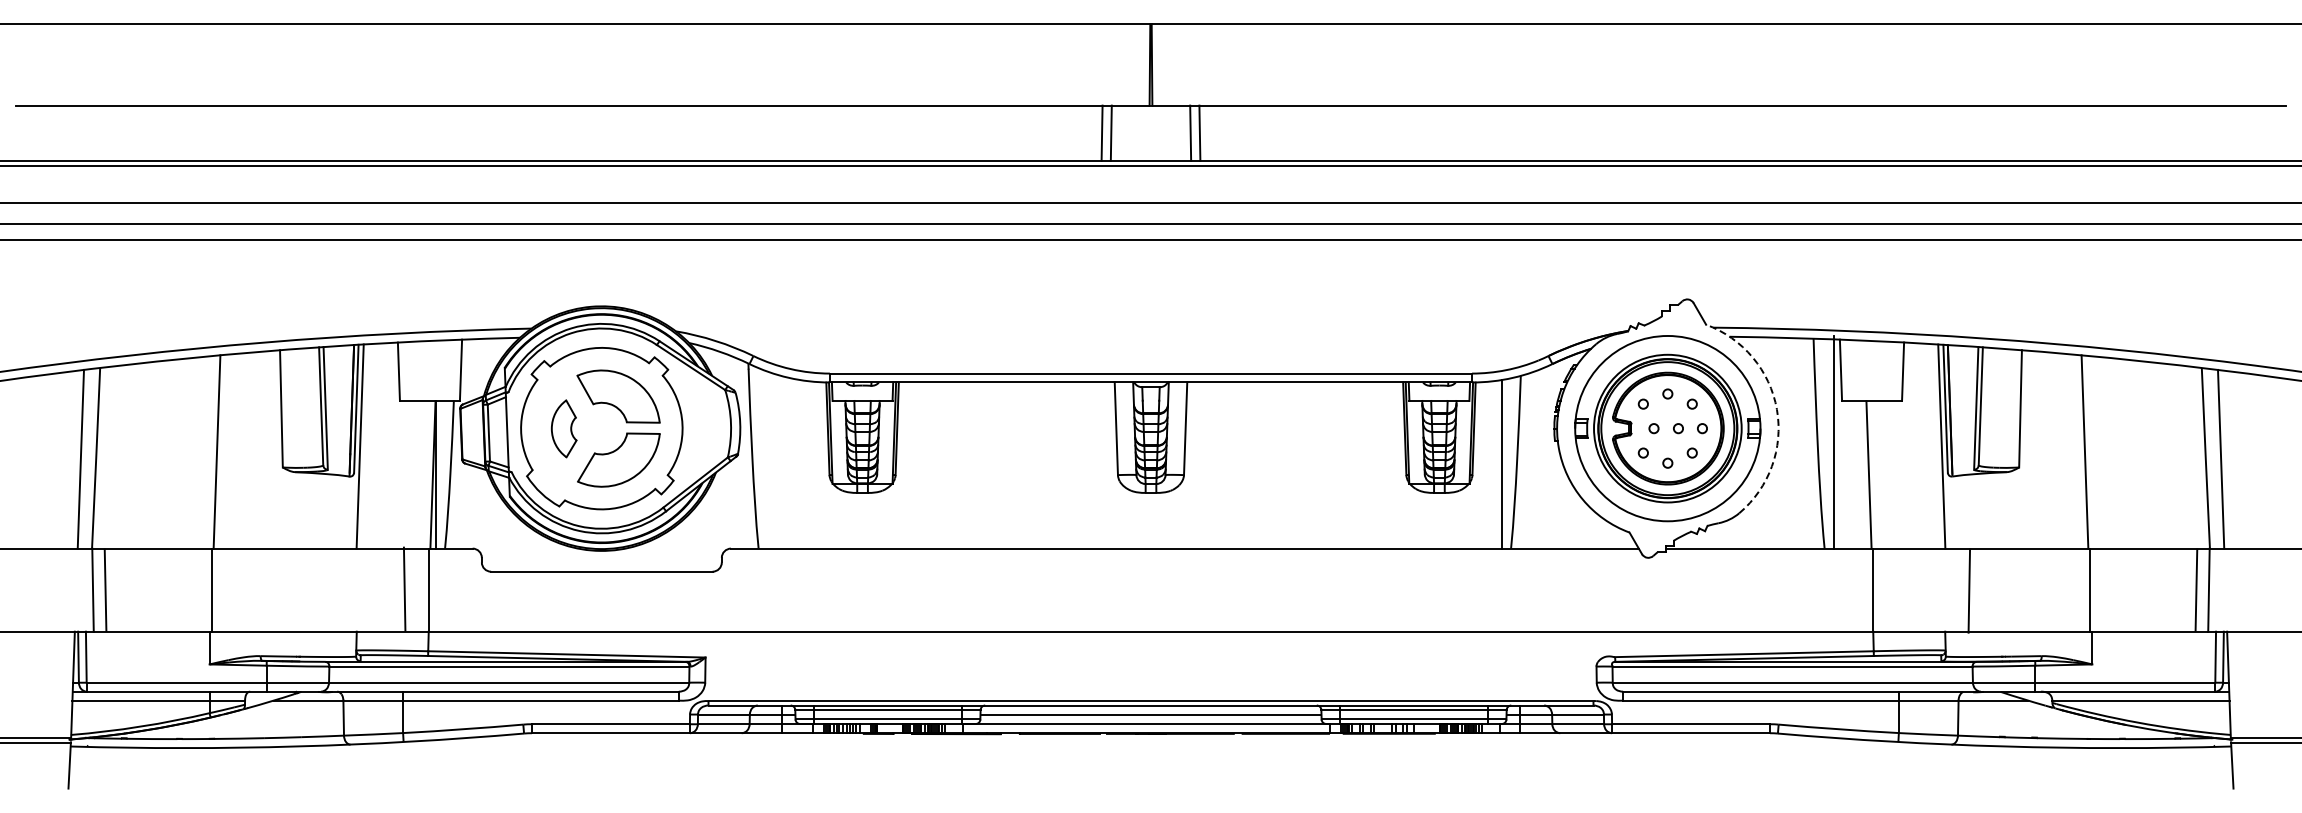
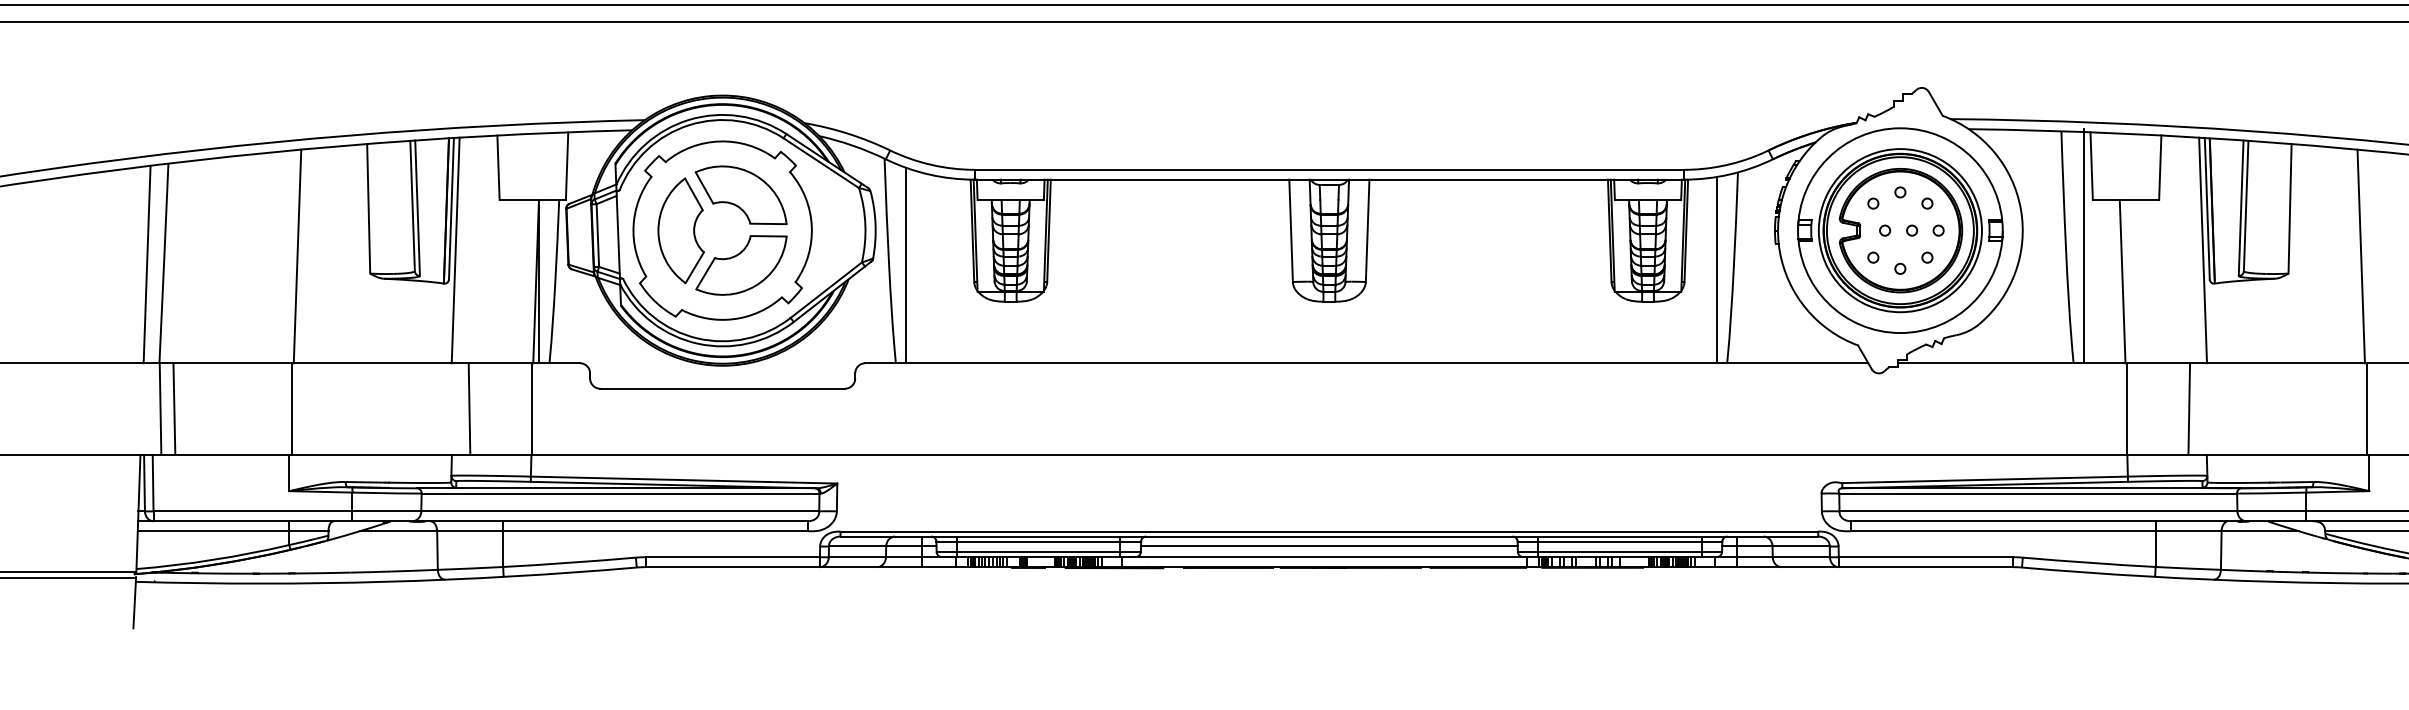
arc: (1776, 409) -> (2020, 209), dashed -> solid
part: (563, 428) -> (680, 230), size x1.67
line: (767, 459) -> (905, 264), added
line: (404, 588) -> (469, 408), moved
line: (1969, 590) -> (2189, 408), moved

